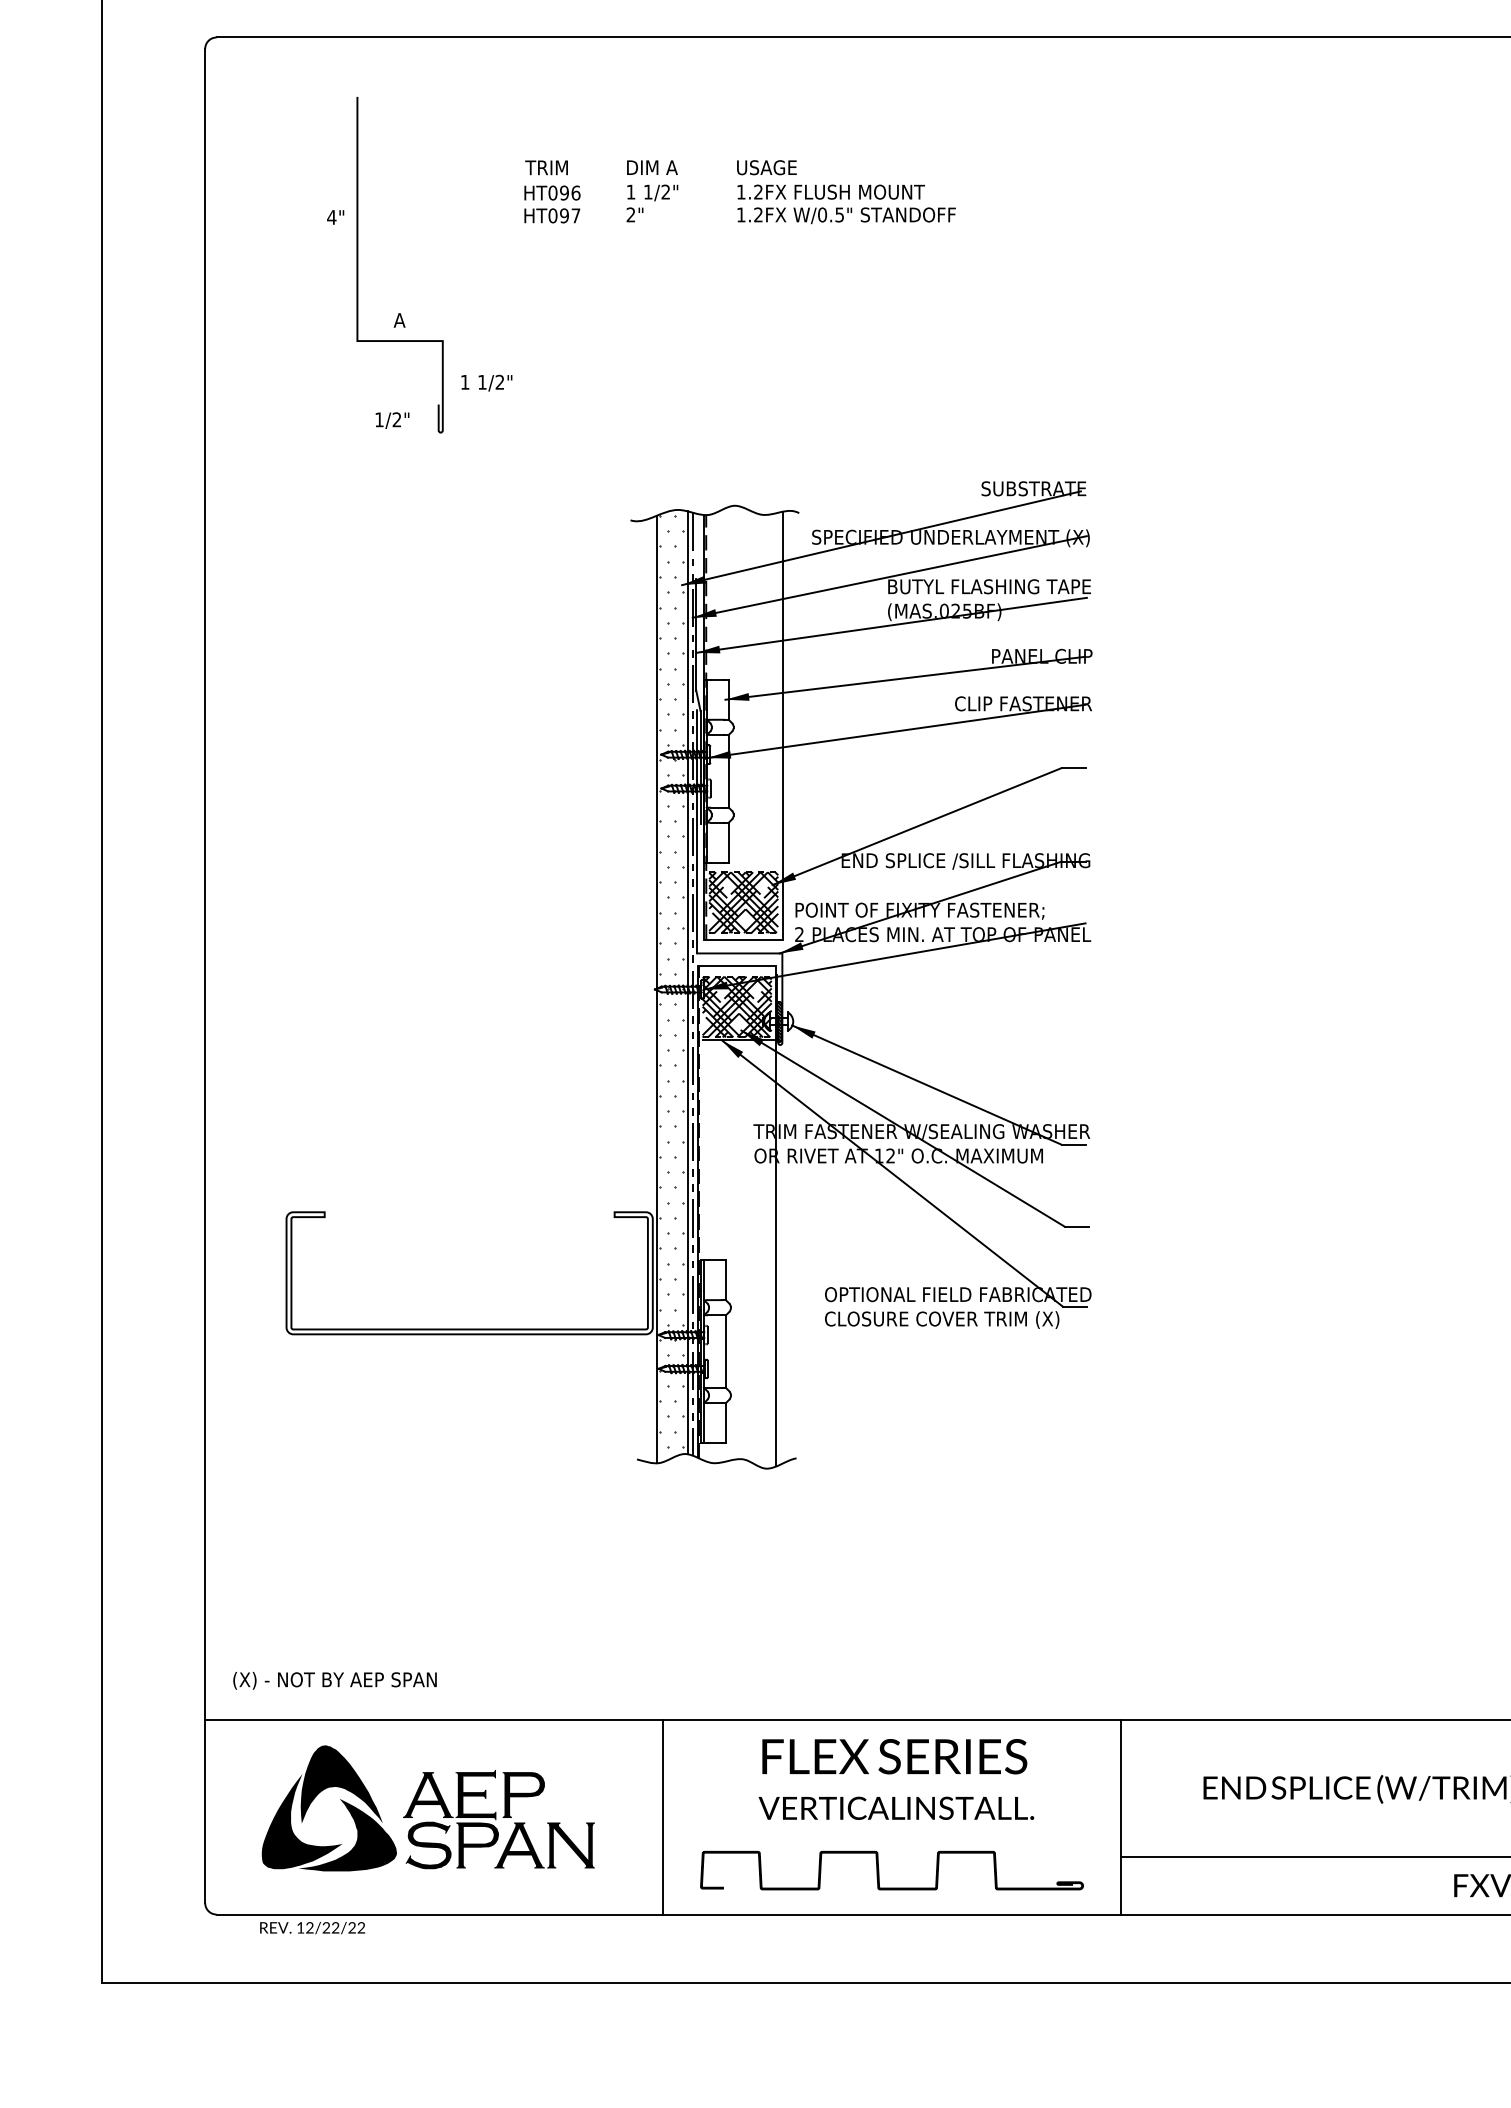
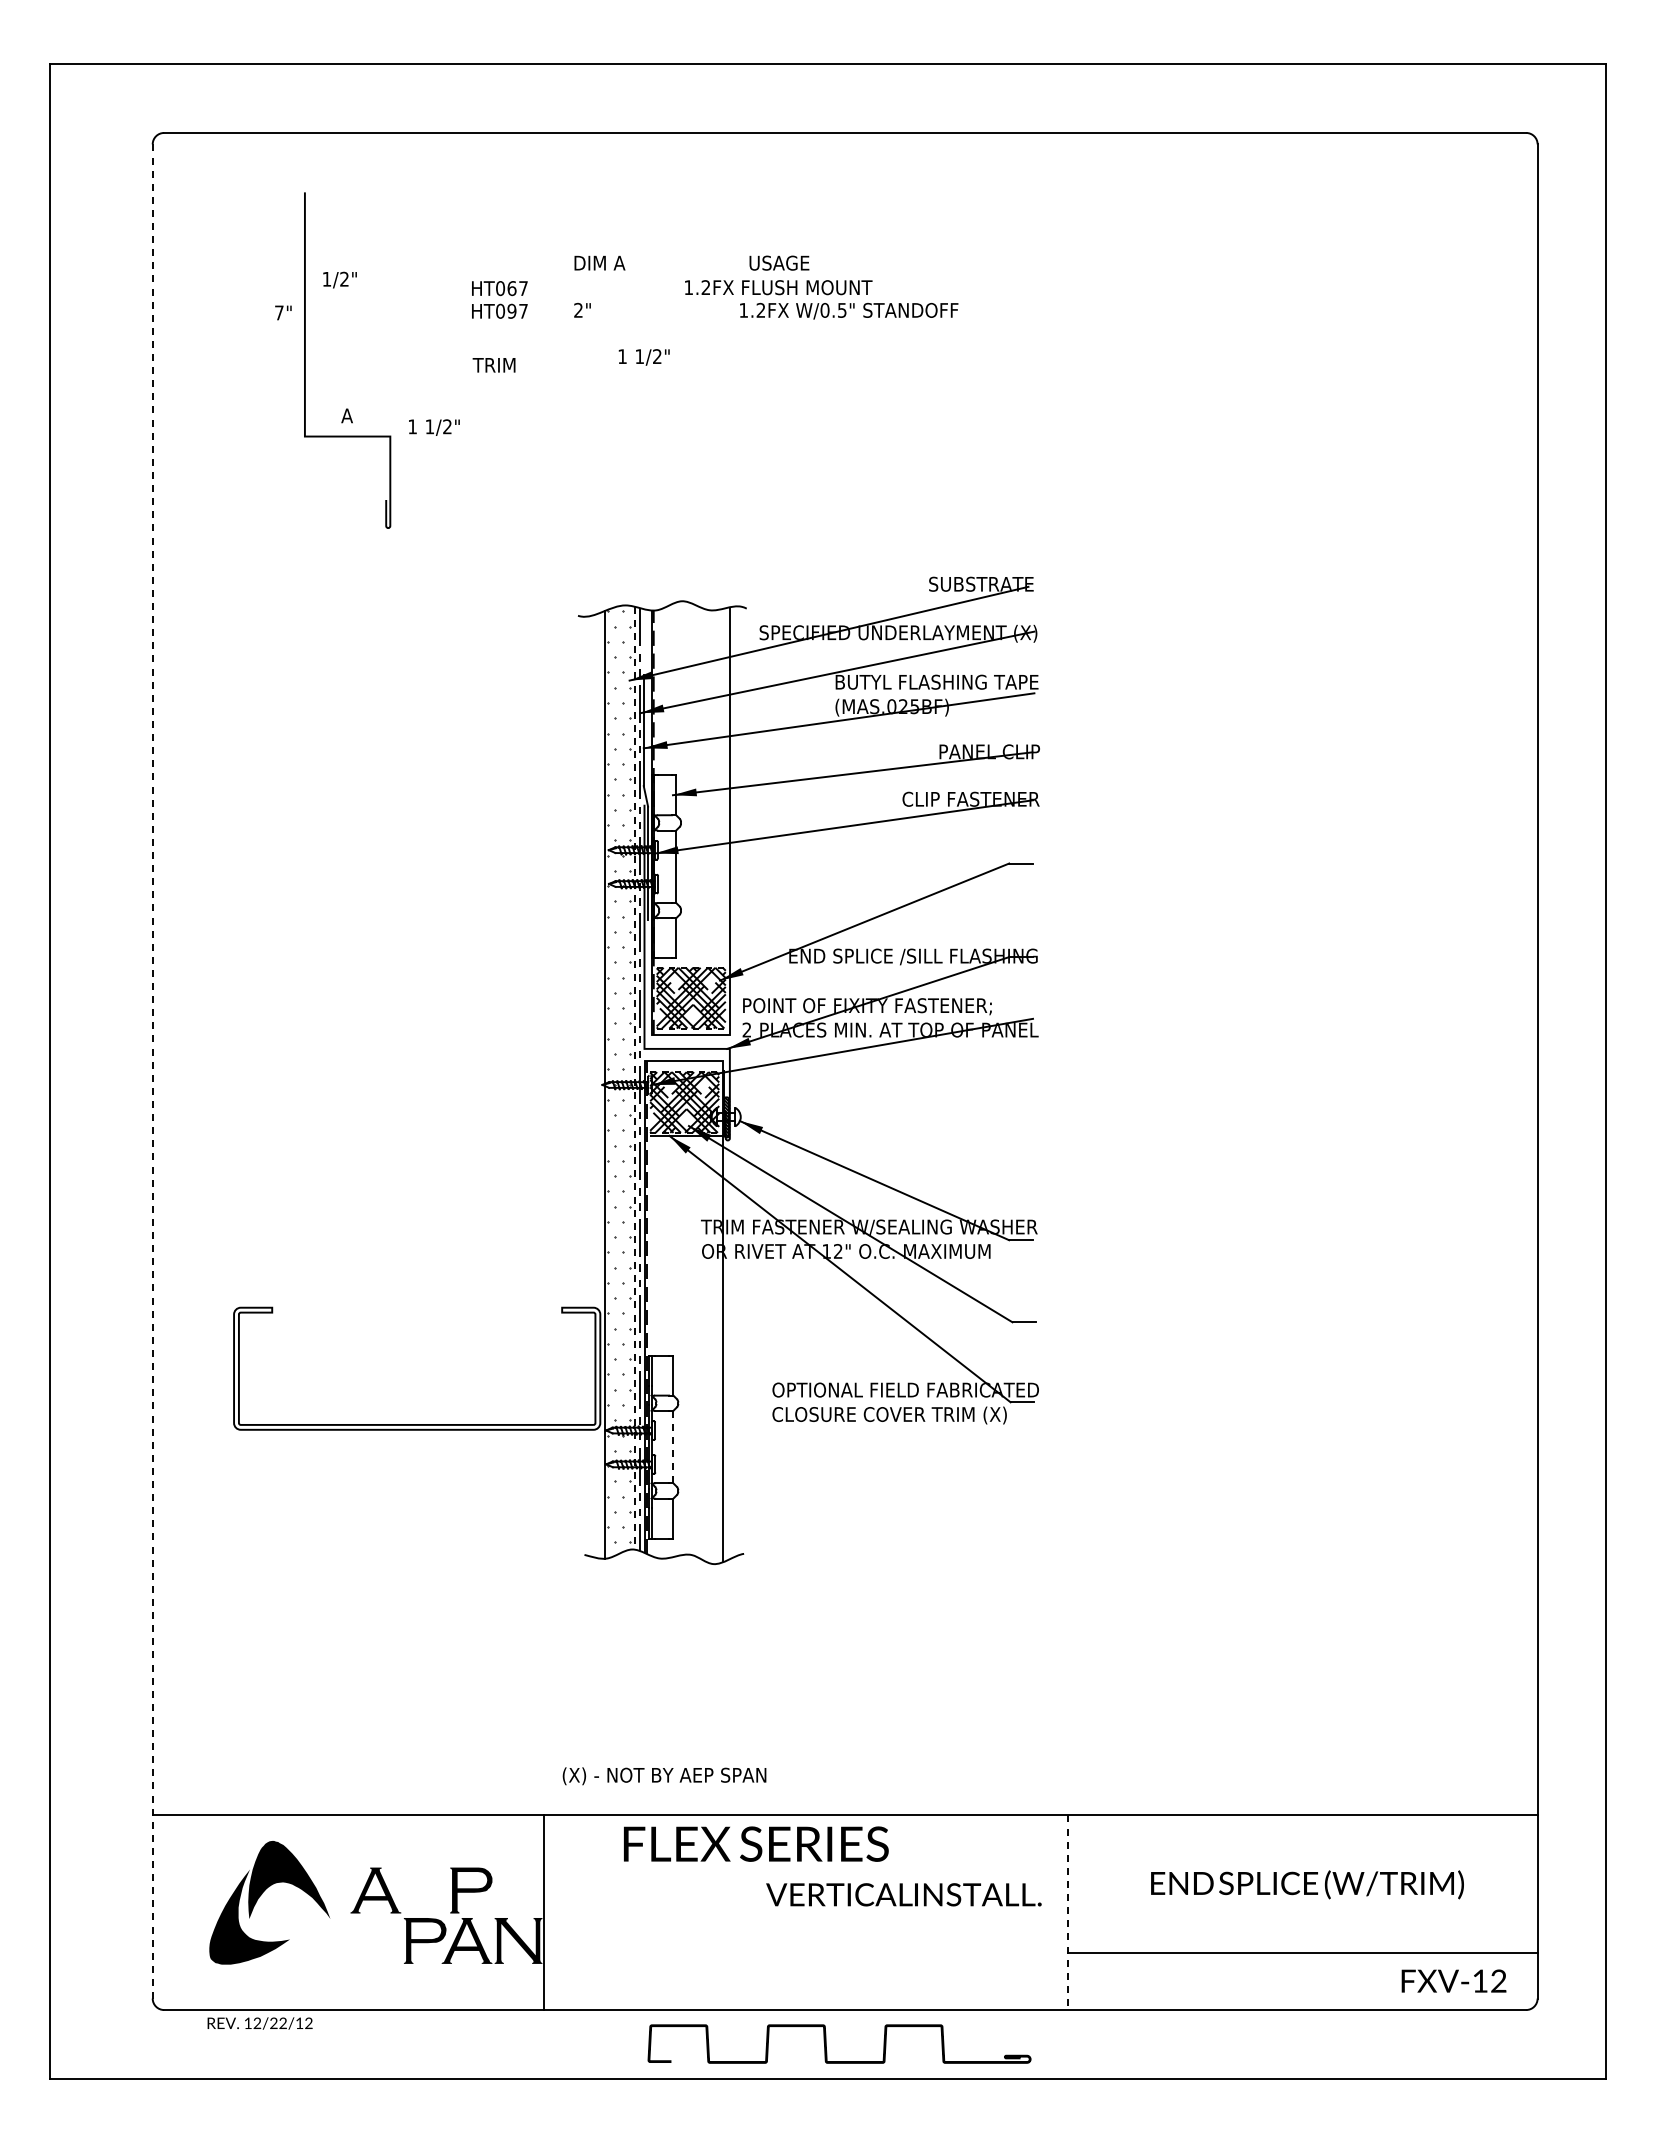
text: (766, 167) -> (779, 262), moved
text: (545, 168) -> (493, 365), moved
text: (569, 193) -> (517, 288), HT096 -> HT067
text: (651, 193) -> (643, 357), moved
text: (846, 215) -> (849, 310), moved
text: (331, 217) -> (279, 312), 4" -> 7"
text: (486, 383) -> (434, 427), moved
text: (391, 420) -> (339, 279), moved
line: (204, 976) -> (152, 1071), solid -> dashed
line: (687, 983) -> (635, 1078), solid -> dashed
line: (725, 1352) -> (673, 1447), solid -> dashed
text: (334, 1681) -> (664, 1776), moved
text: (894, 1756) -> (756, 1843), moved
fill: (475, 1795) -> (423, 1890), removed
text: (895, 1808) -> (903, 1894), moved
line: (662, 1817) -> (543, 1912), moved
line: (1120, 1818) -> (1068, 1913), solid -> dashed
fill: (347, 1835) -> (295, 1930), removed
fill: (428, 1845) -> (376, 1940), removed
part: (878, 1870) -> (826, 2043), moved
text: (351, 1927) -> (299, 2022), 12/22/22 -> 12/22/12

